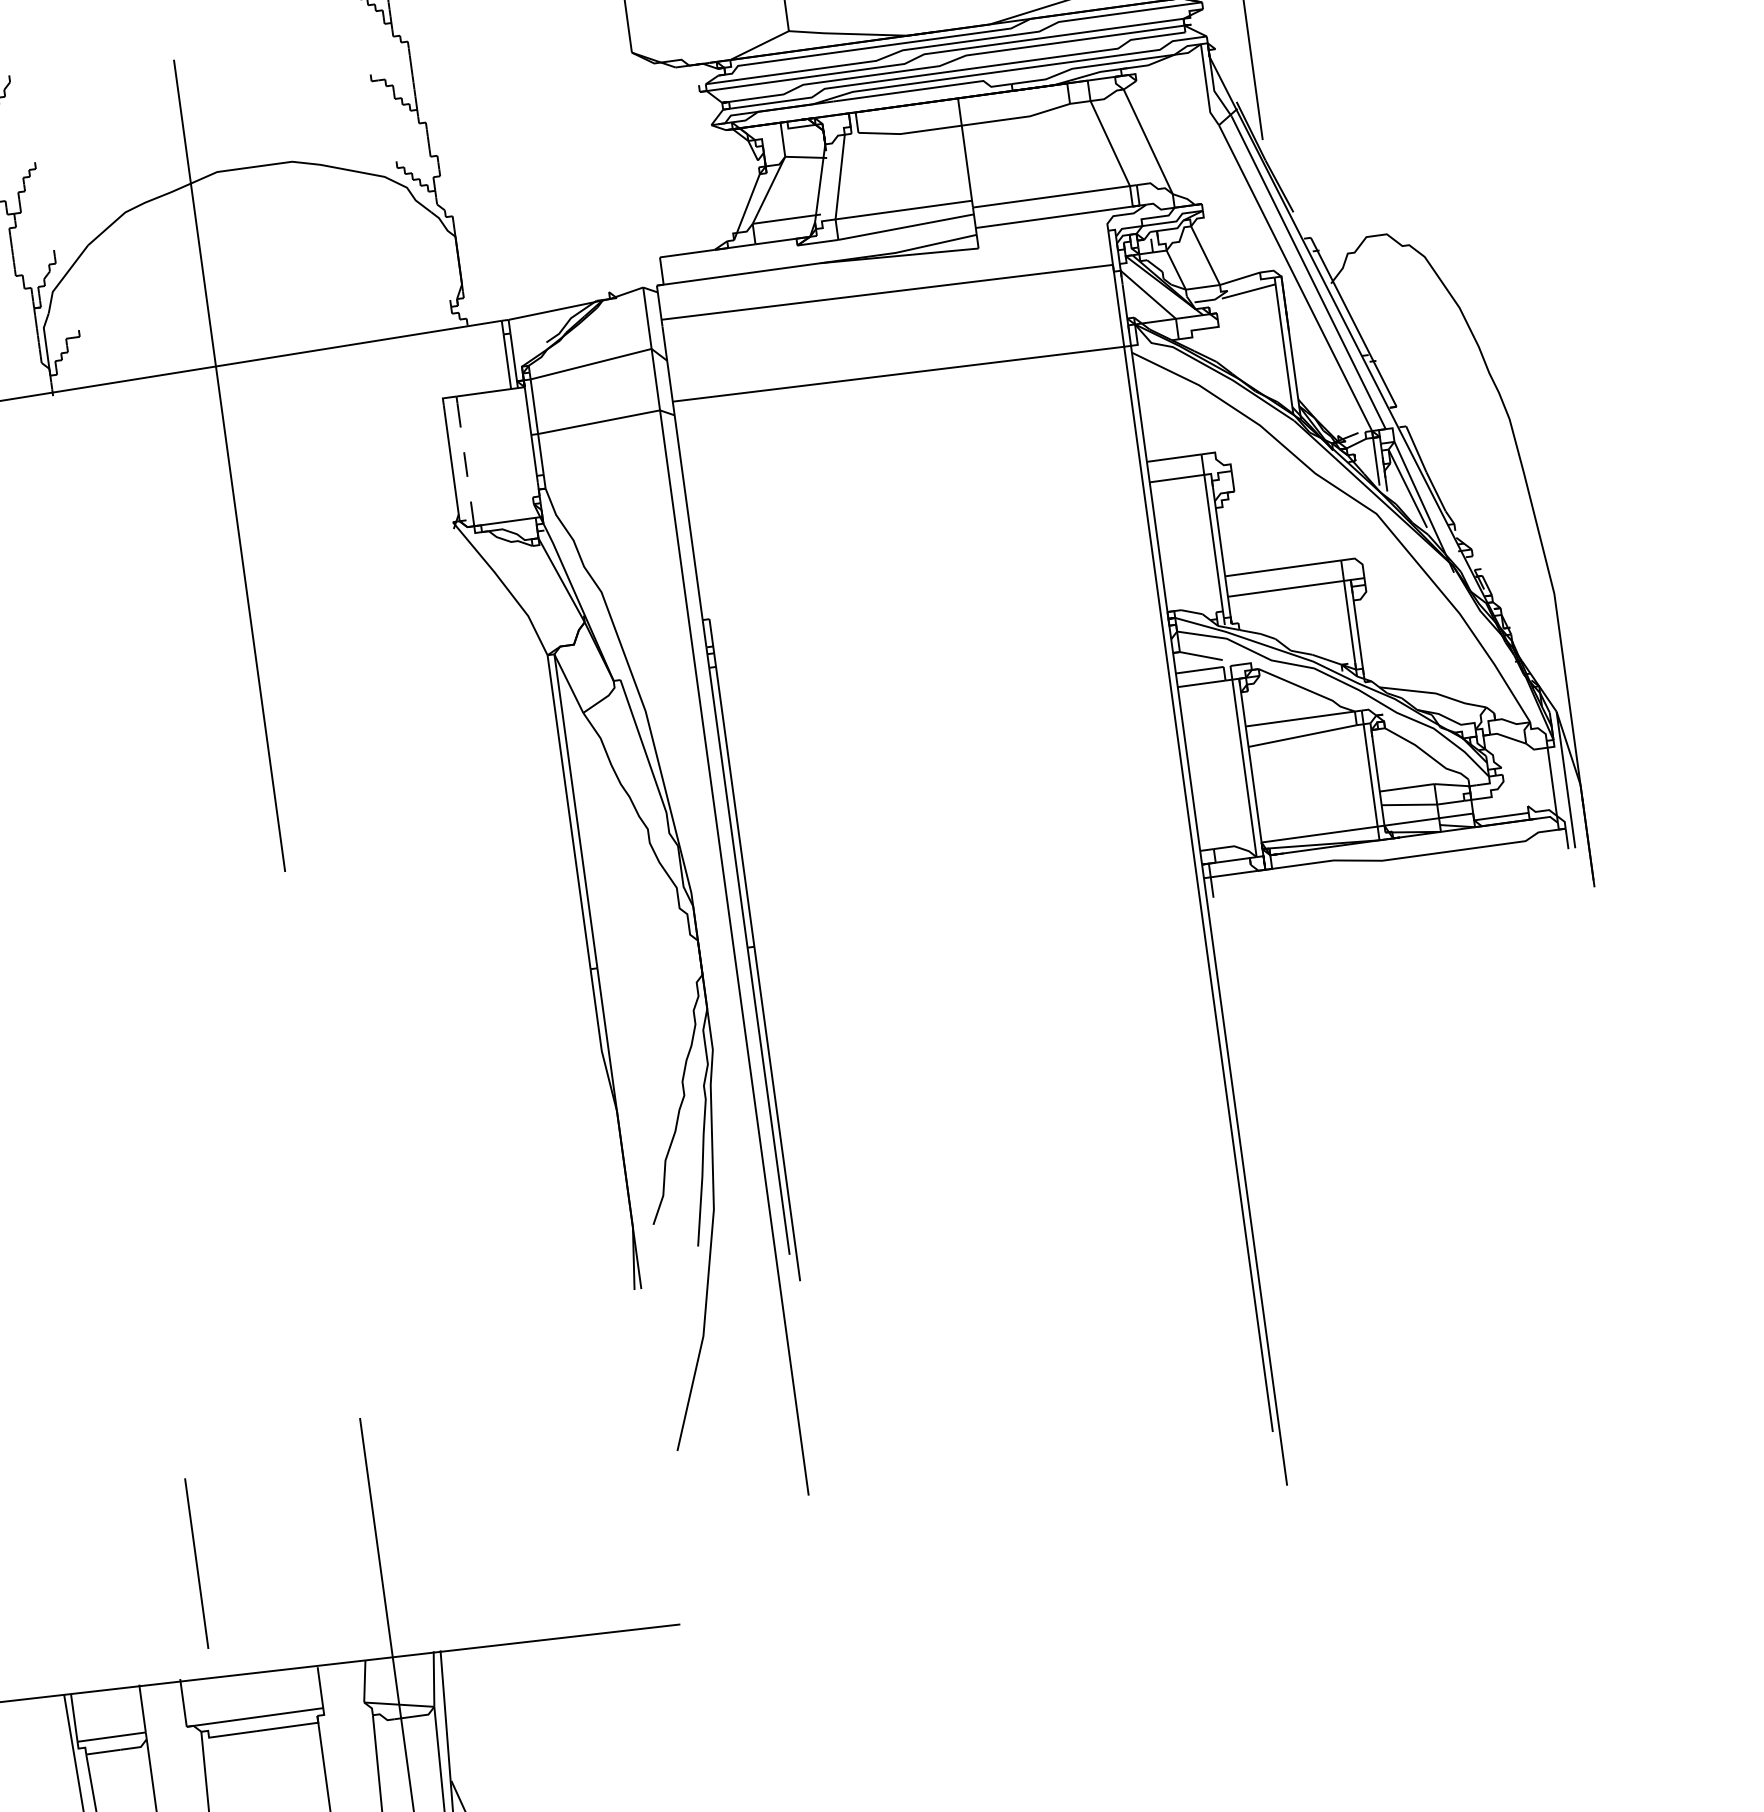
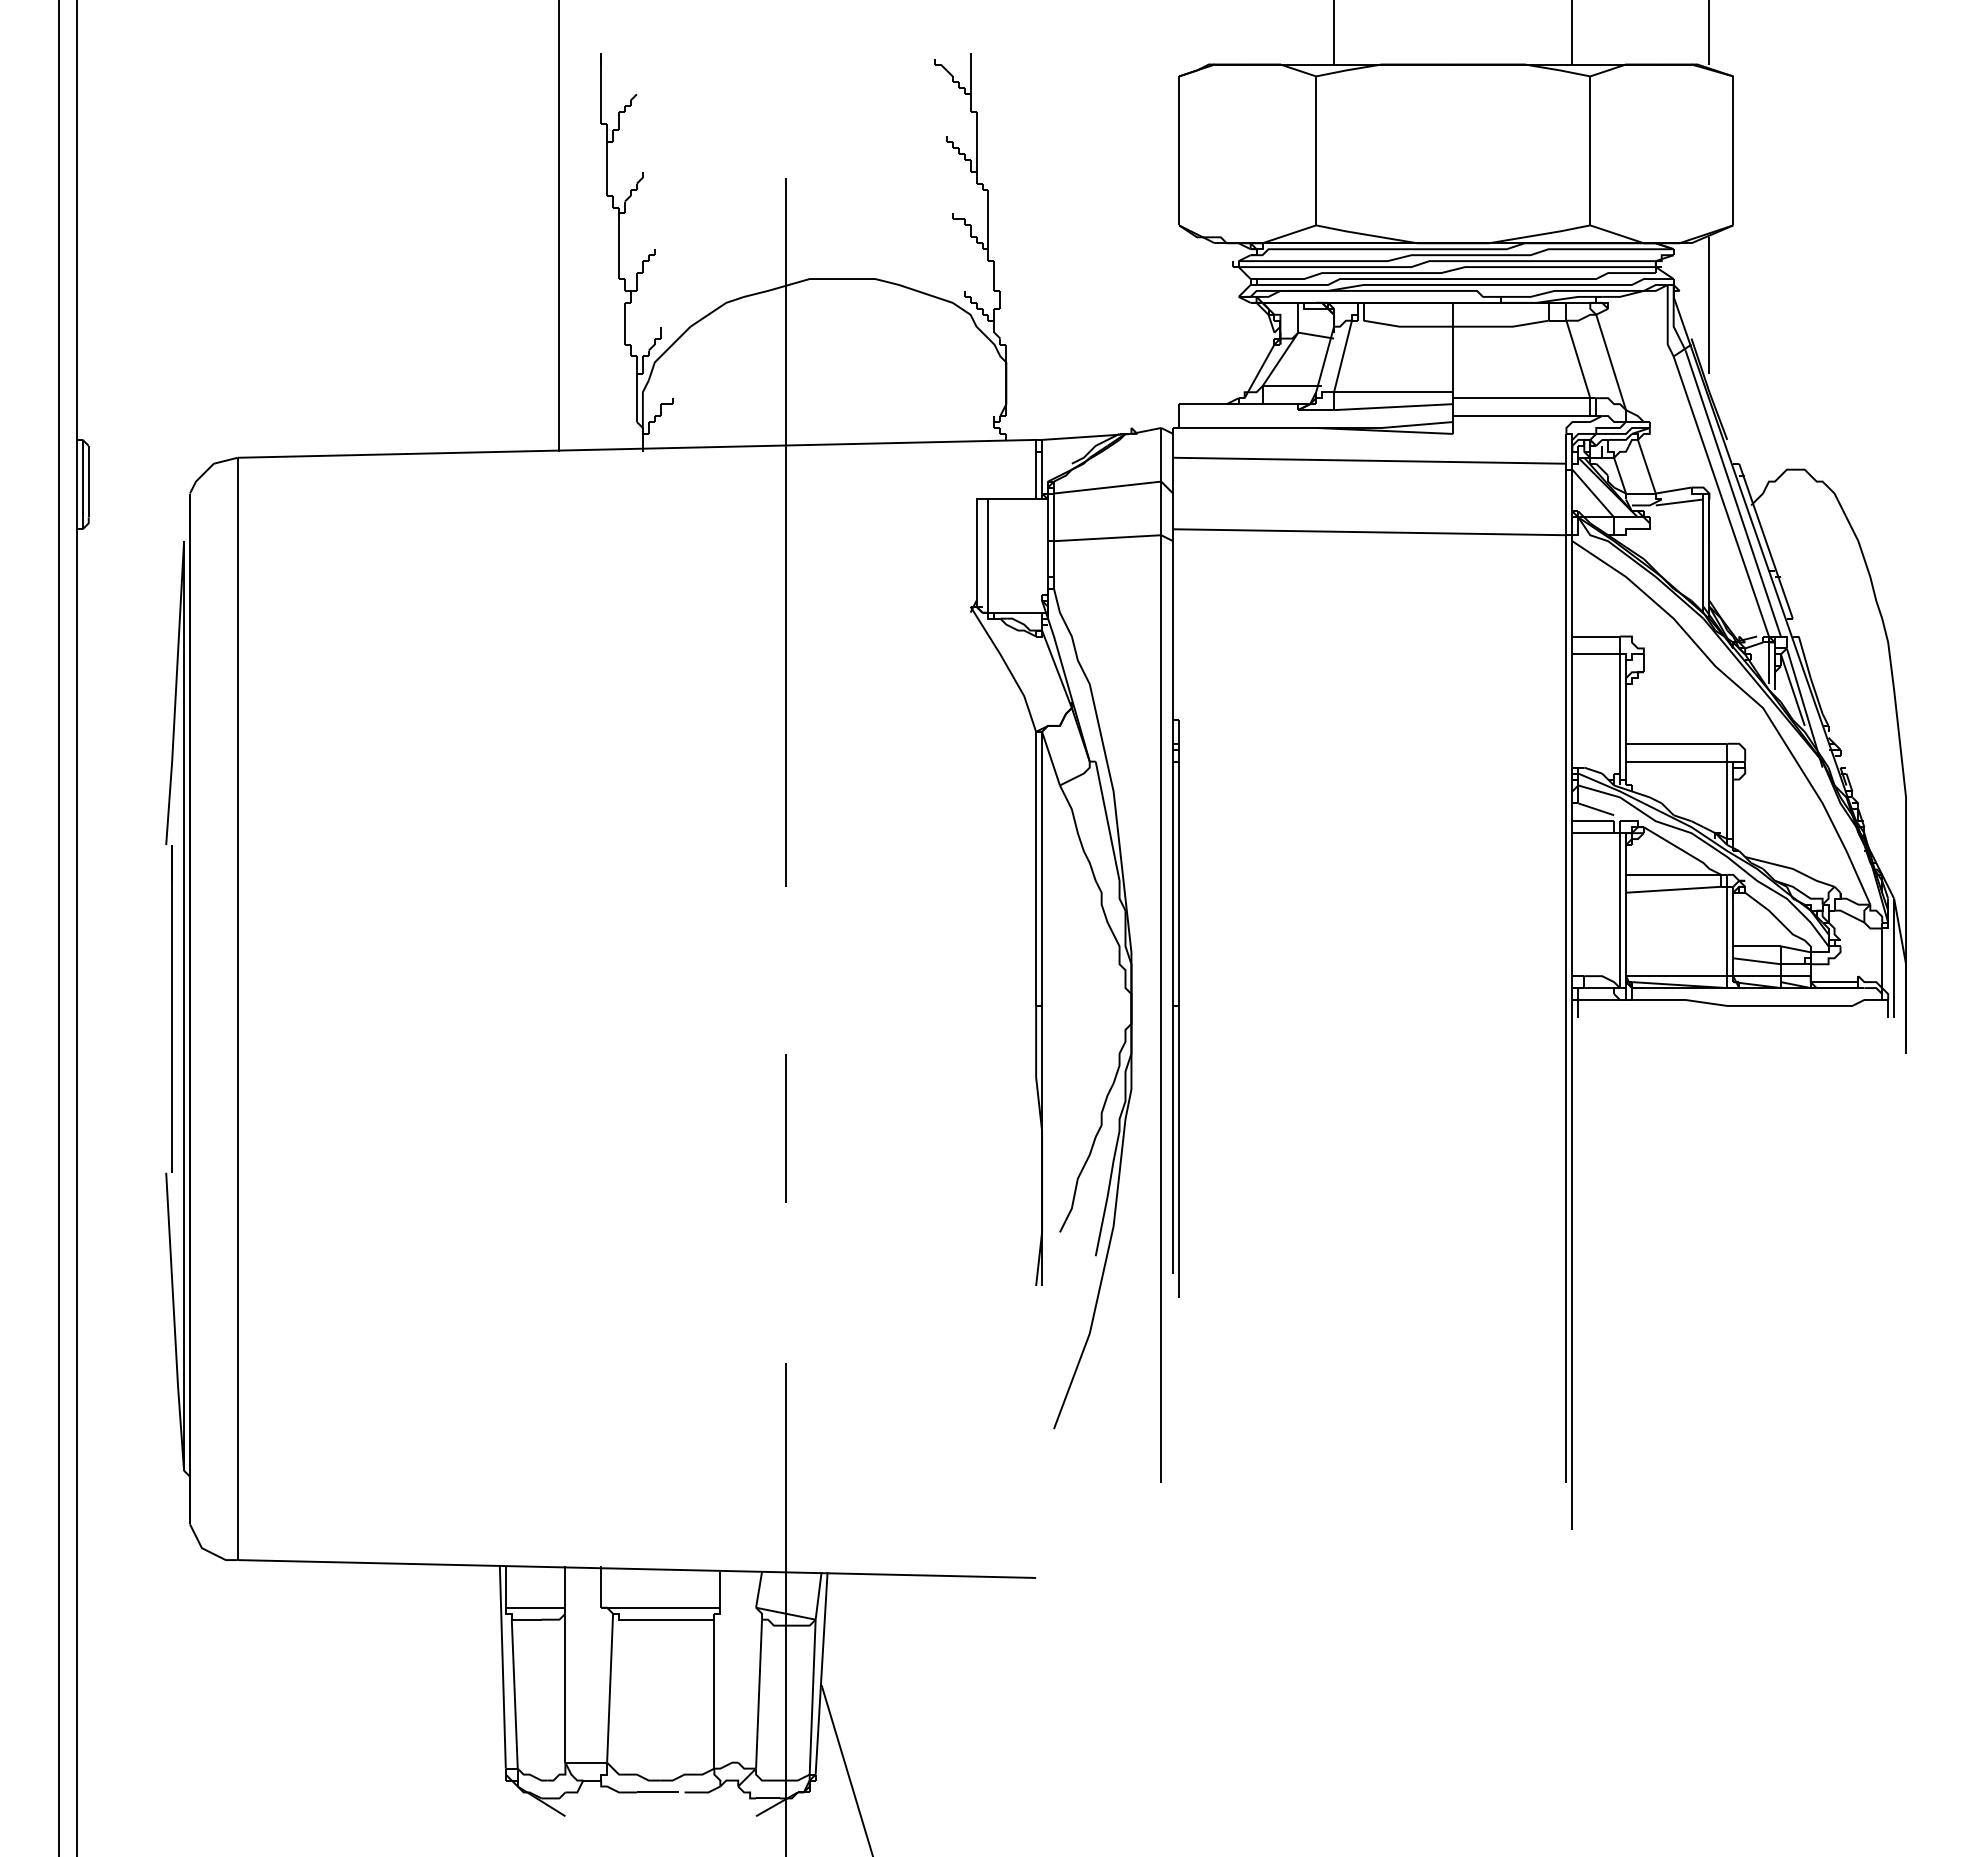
line: (465, 465) -> (988, 559), dashed -> solid
line: (196, 1564) -> (785, 1128), moved

